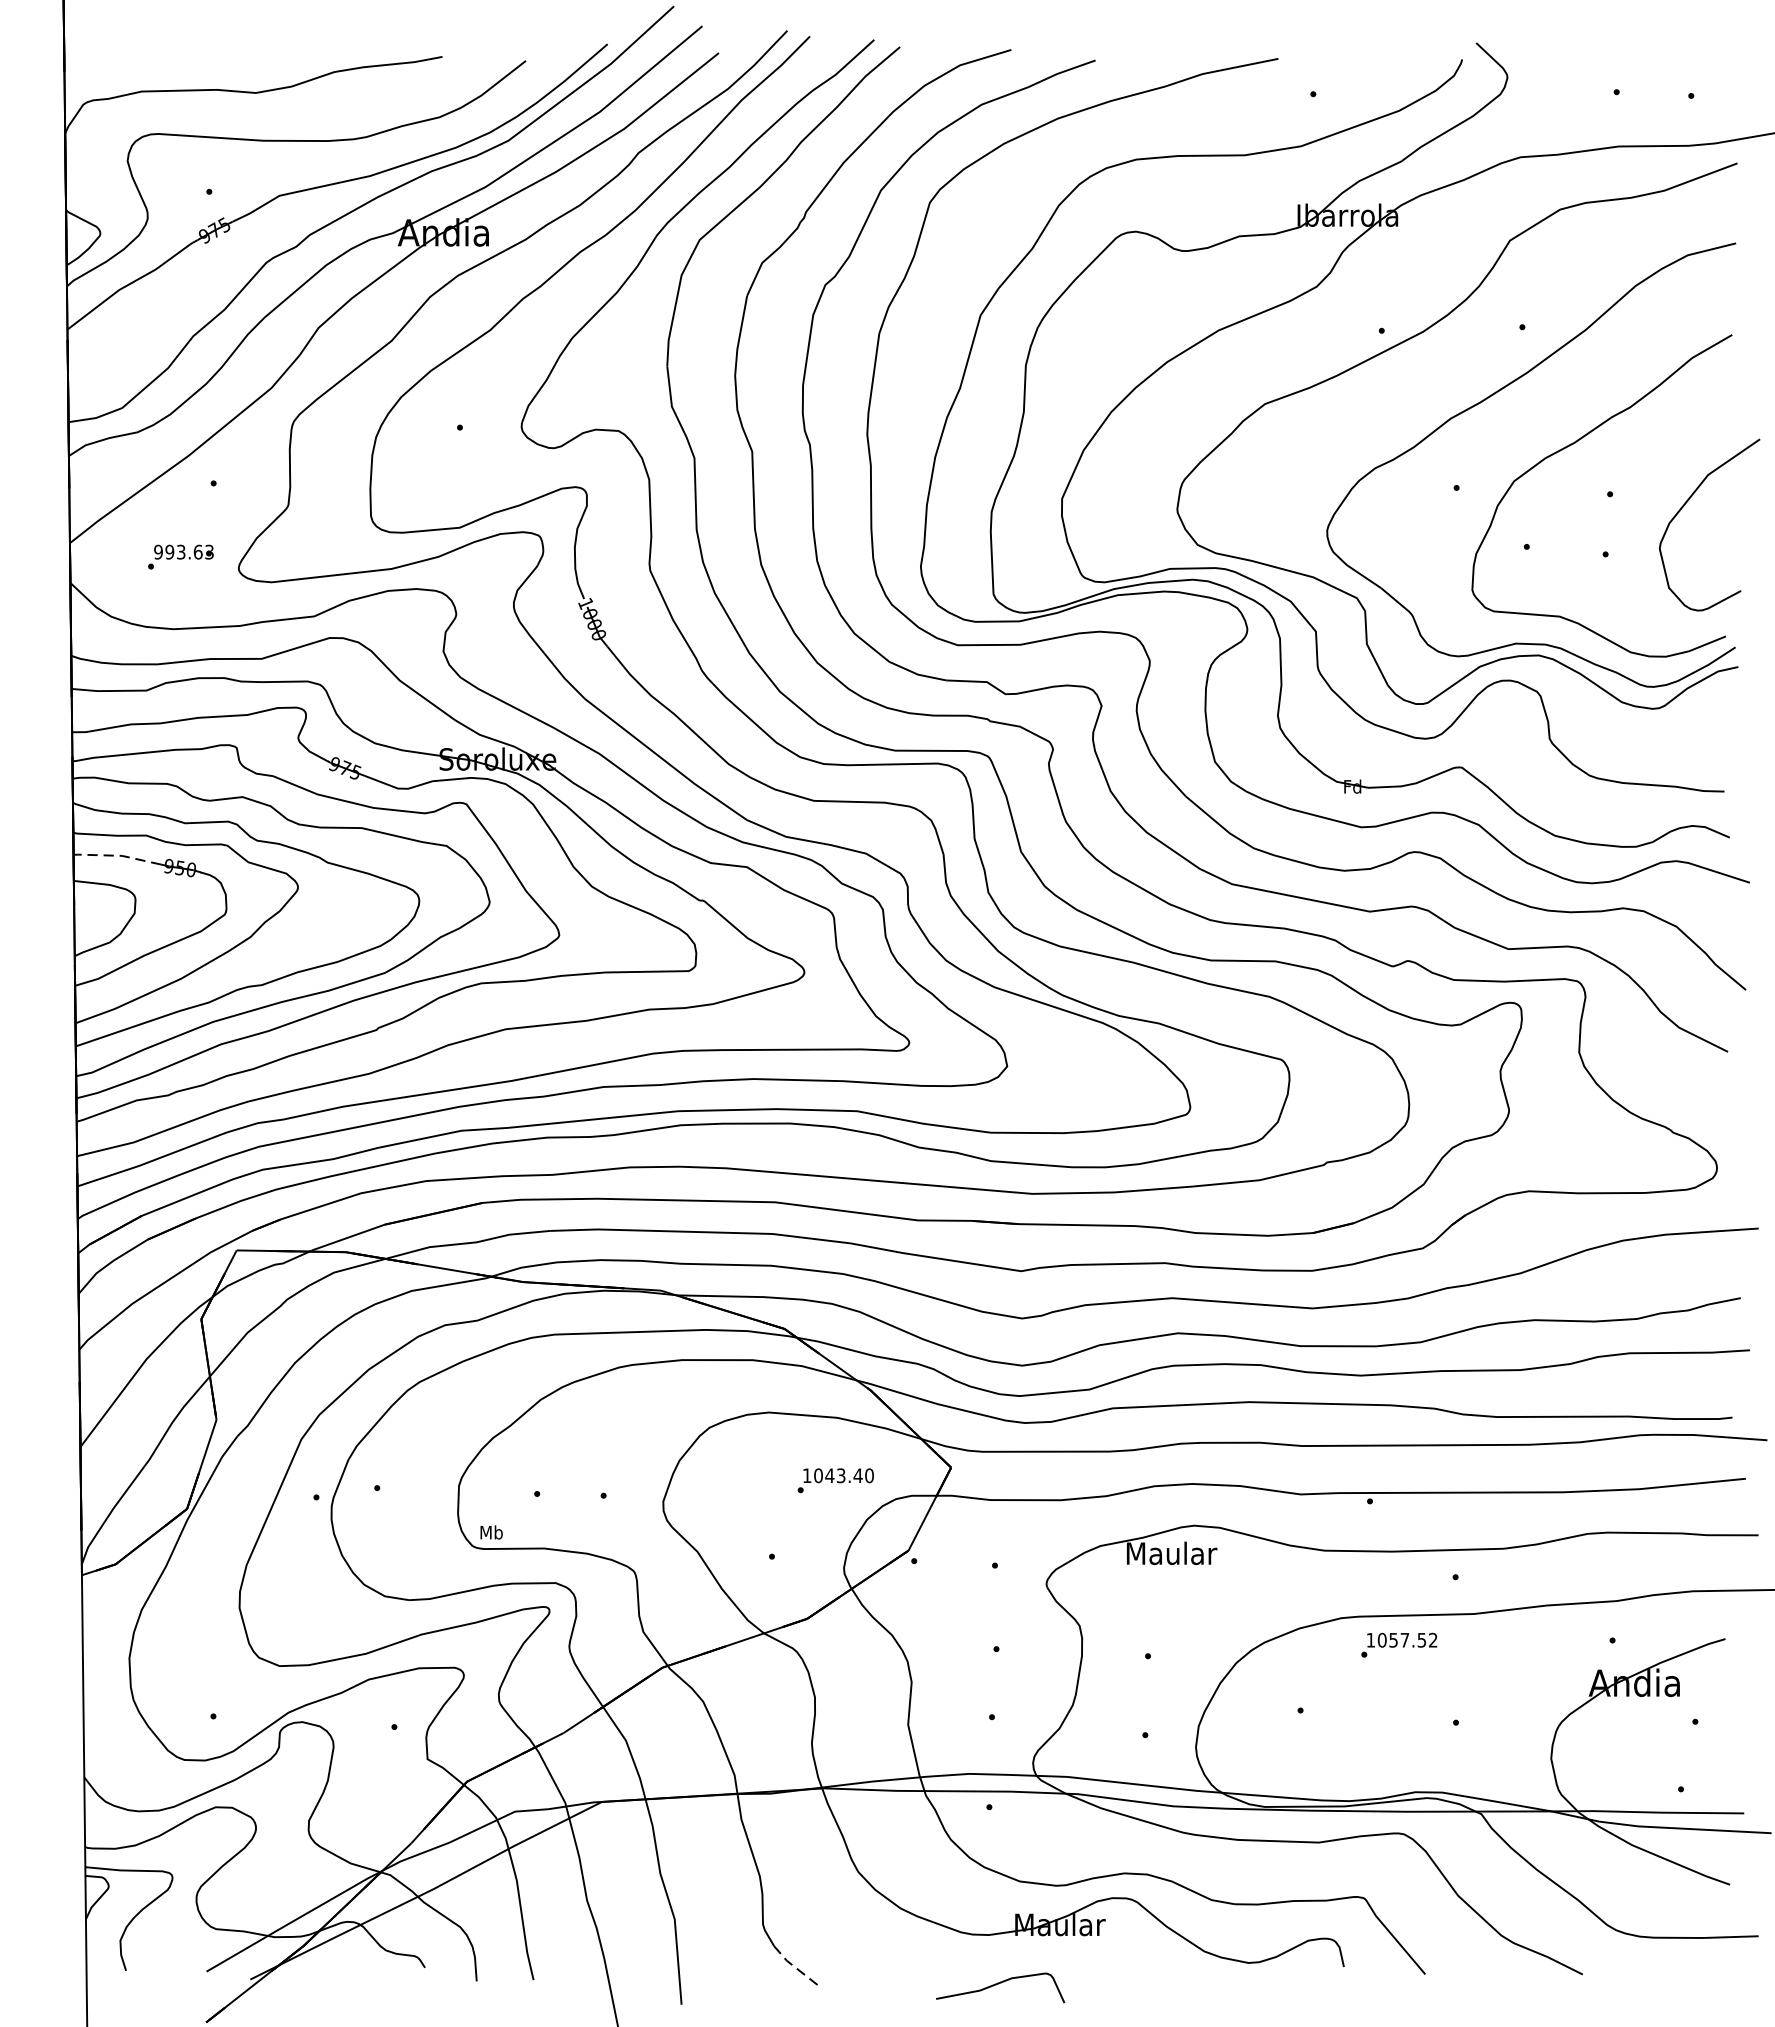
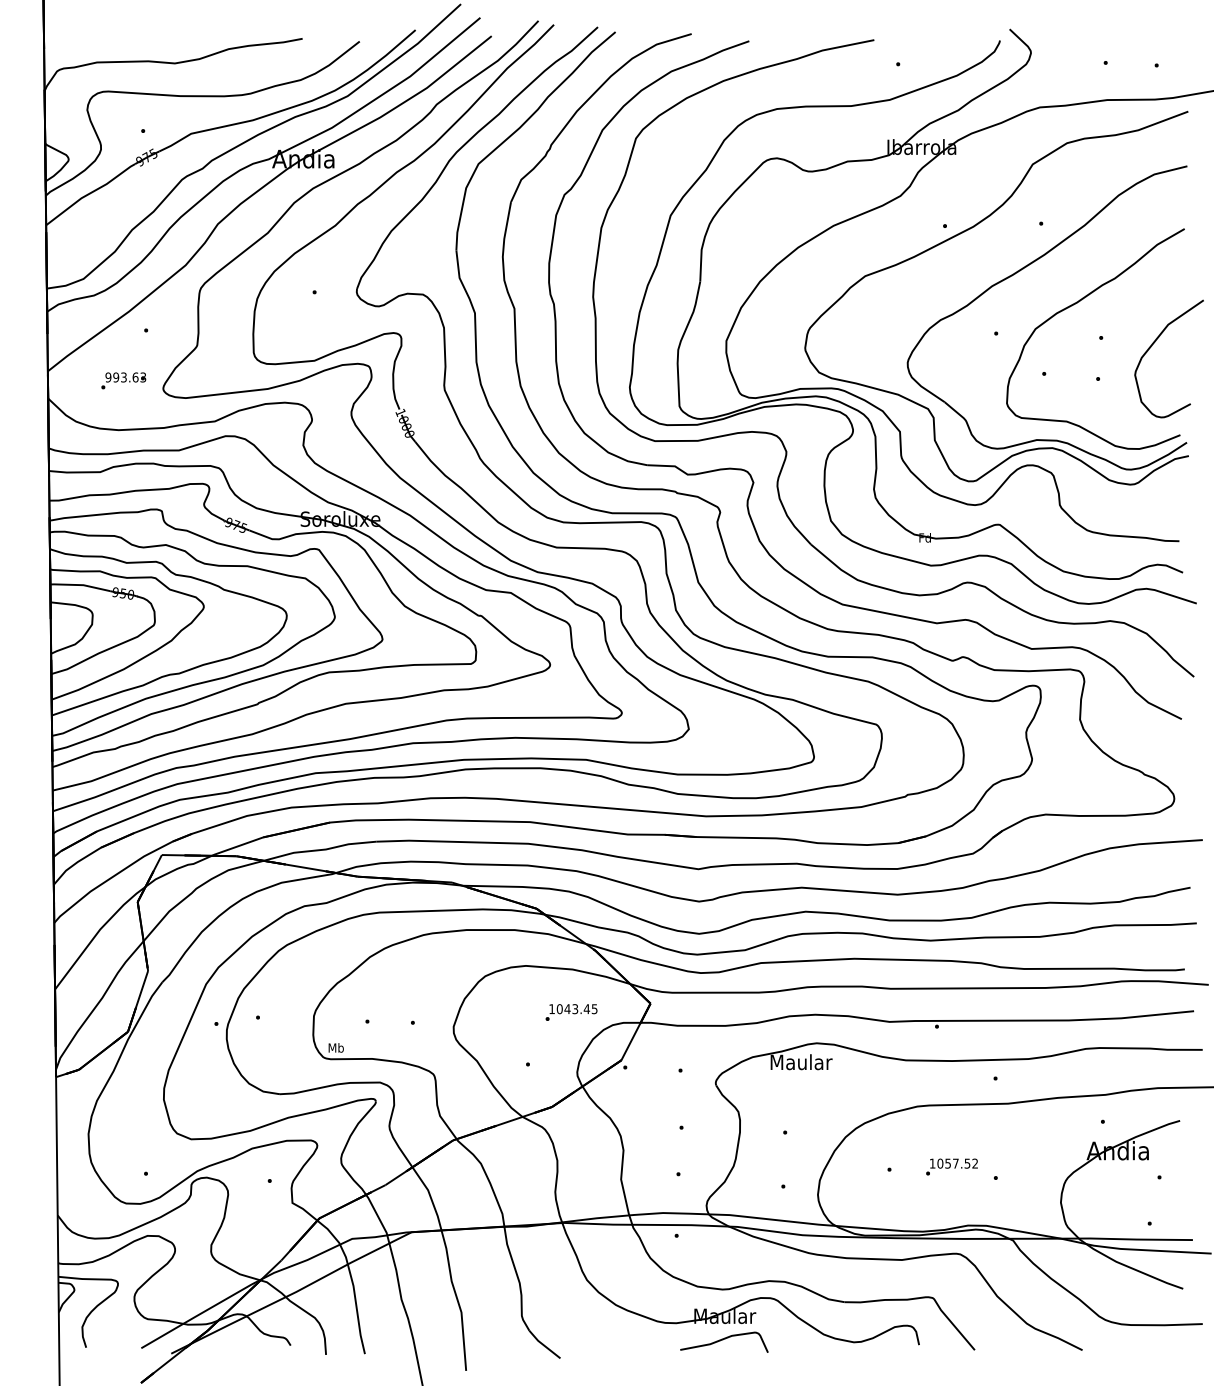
line: (117, 856) -> (80, 585), dashed -> solid
text: (869, 1476) -> (594, 1009), 1043.40 -> 1043.45
text: (1398, 1644) -> (951, 1166), moved
line: (794, 1967) -> (543, 1345), dashed -> solid
curve: (999, 1985) -> (723, 1340), moved

